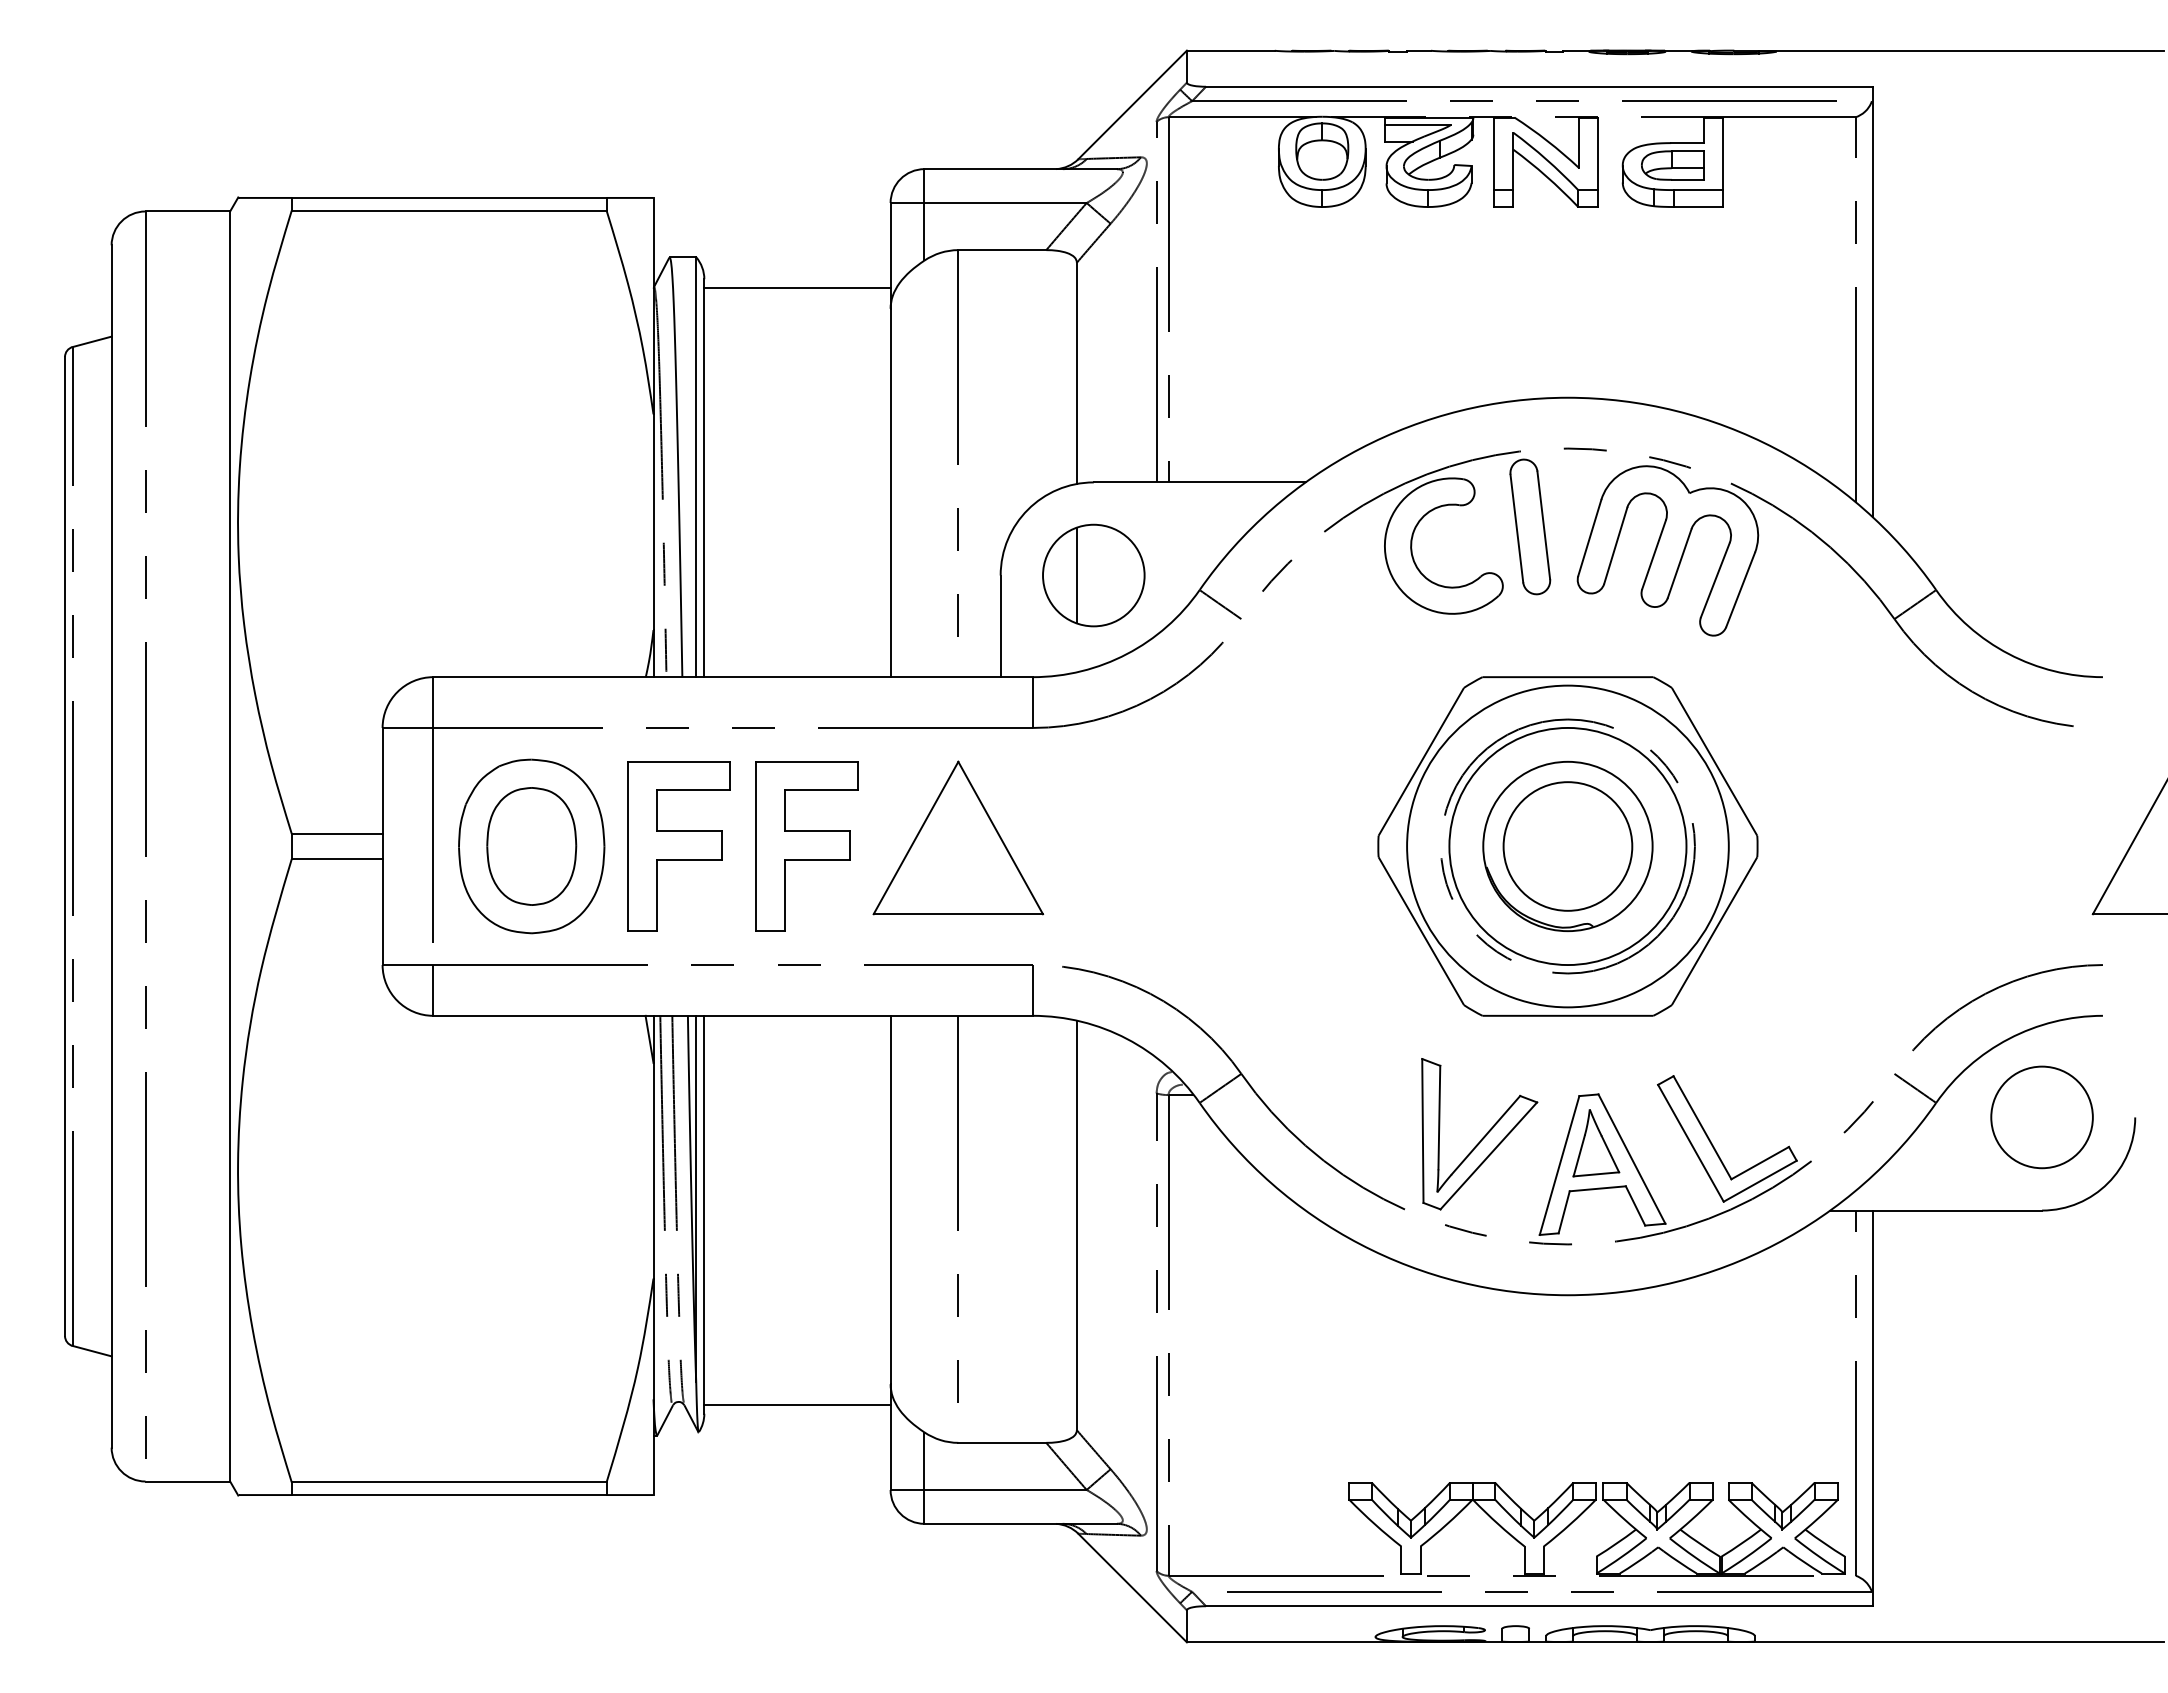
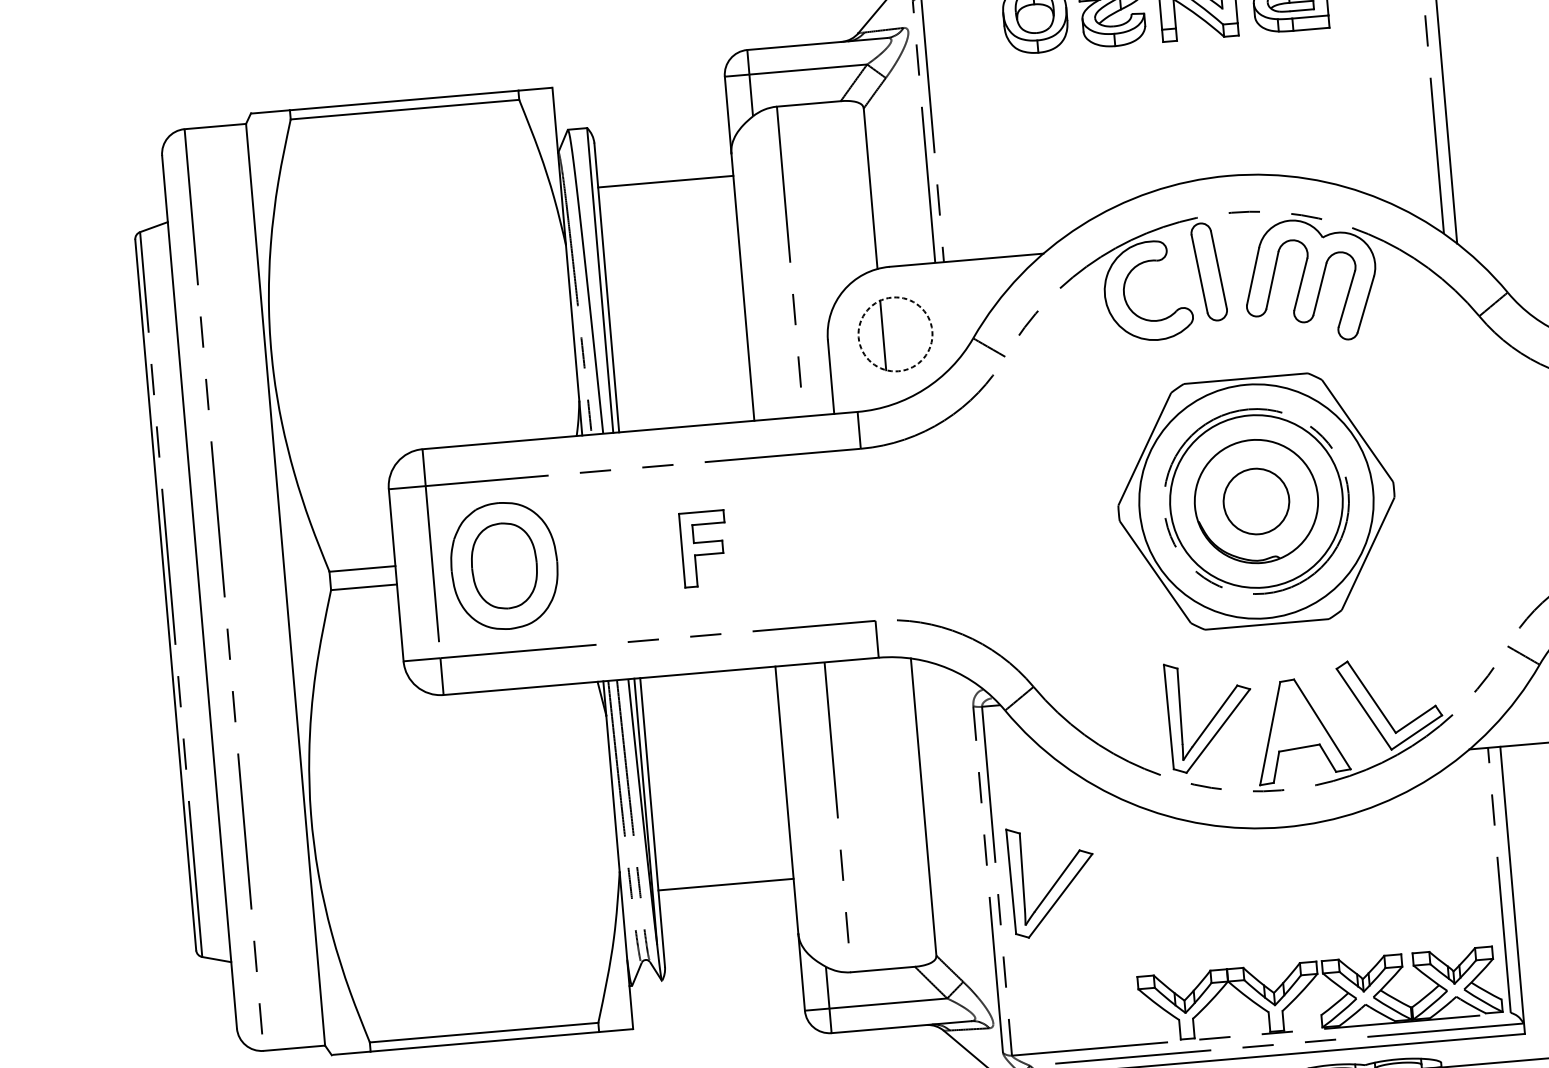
line: (797, 287) -> (665, 181), moved
circle: (1093, 575) -> (895, 334), solid -> dashed
part: (958, 837) -> (813, 532), removed
part: (678, 846) -> (610, 556), removed
part: (806, 846) -> (703, 548), size x0.6
circle: (1567, 846) -> (1256, 501), size x0.7
part: (1596, 1143) -> (1295, 715), removed
part: (1244, 1341) -> (1052, 880), added
line: (797, 1405) -> (726, 884), moved

